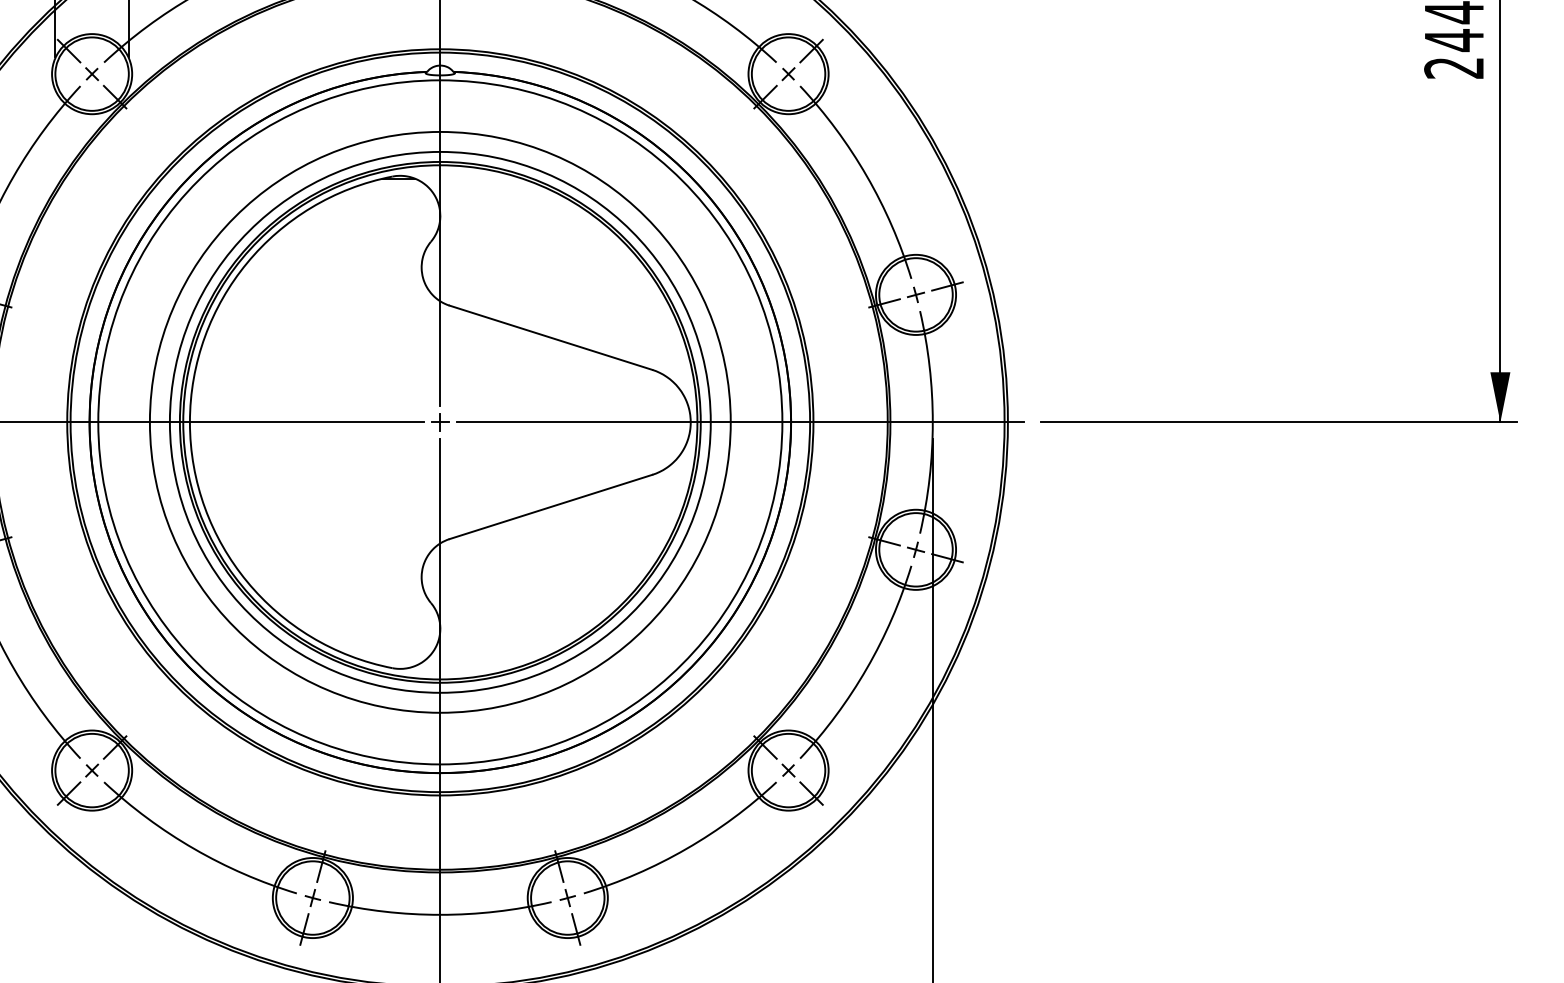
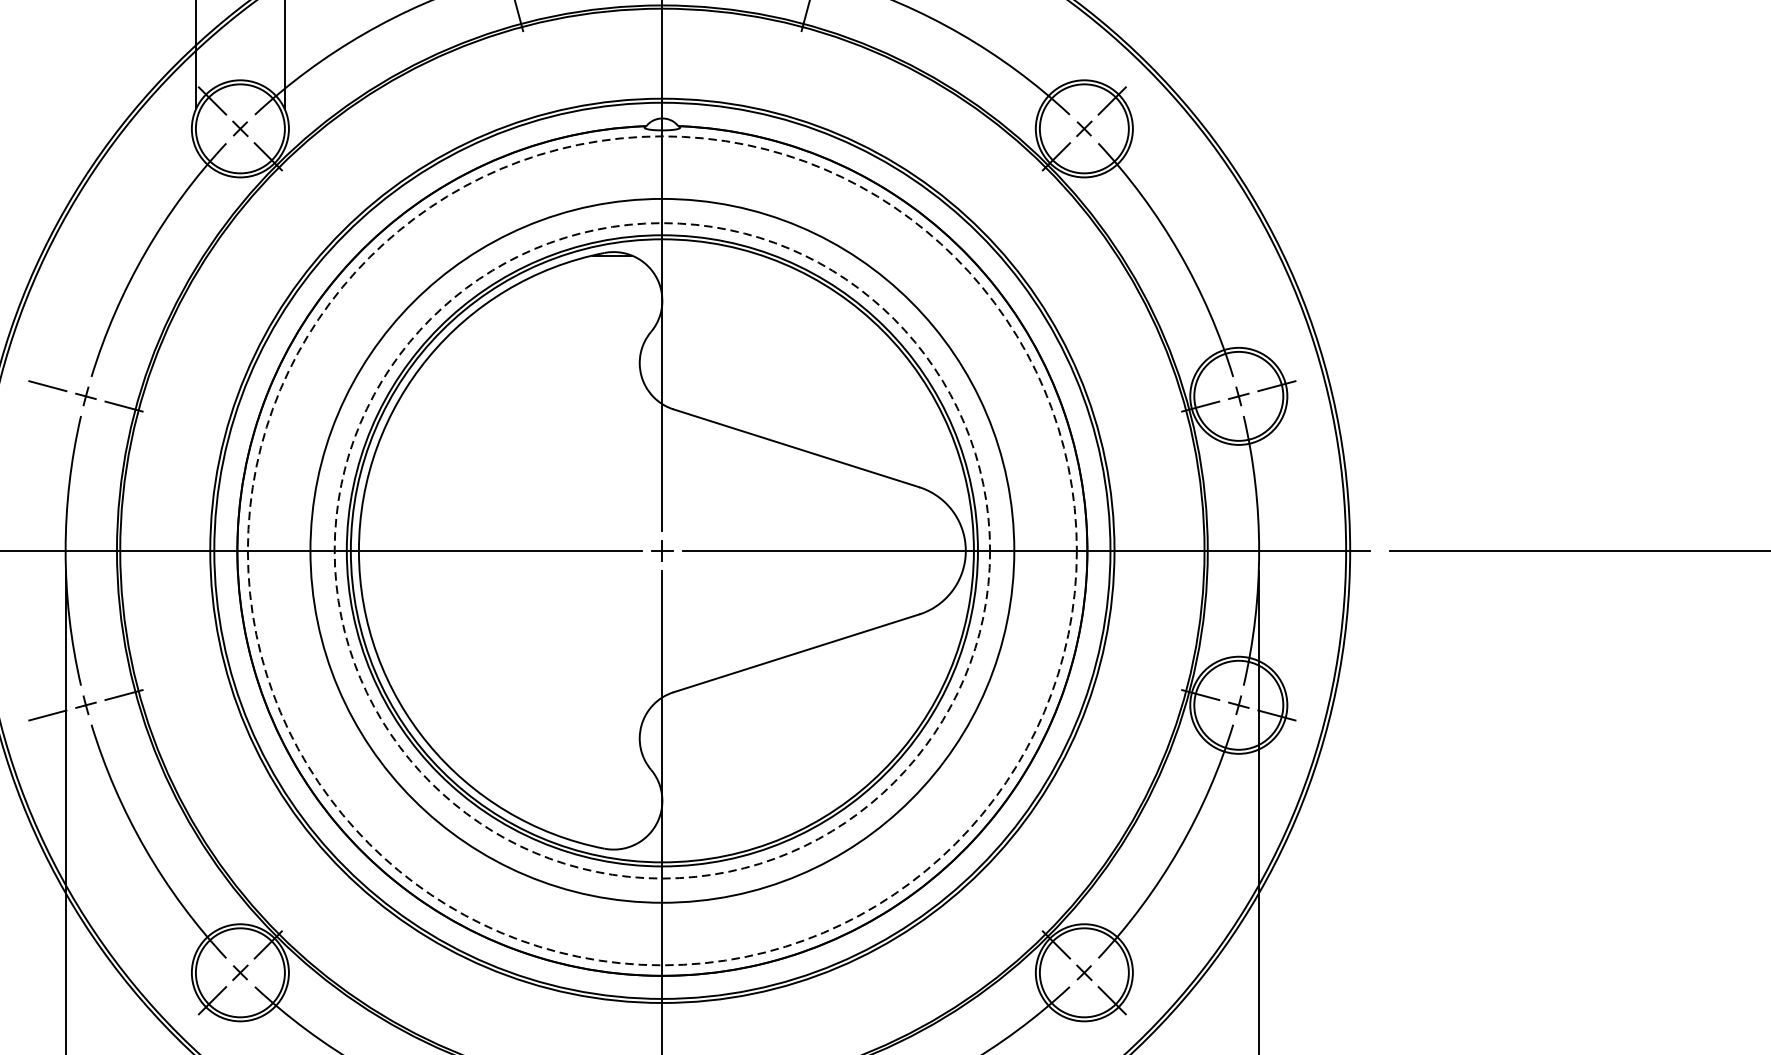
circle: (439, 421) -> (661, 549), solid -> dashed
circle: (440, 422) -> (662, 550), solid -> dashed

